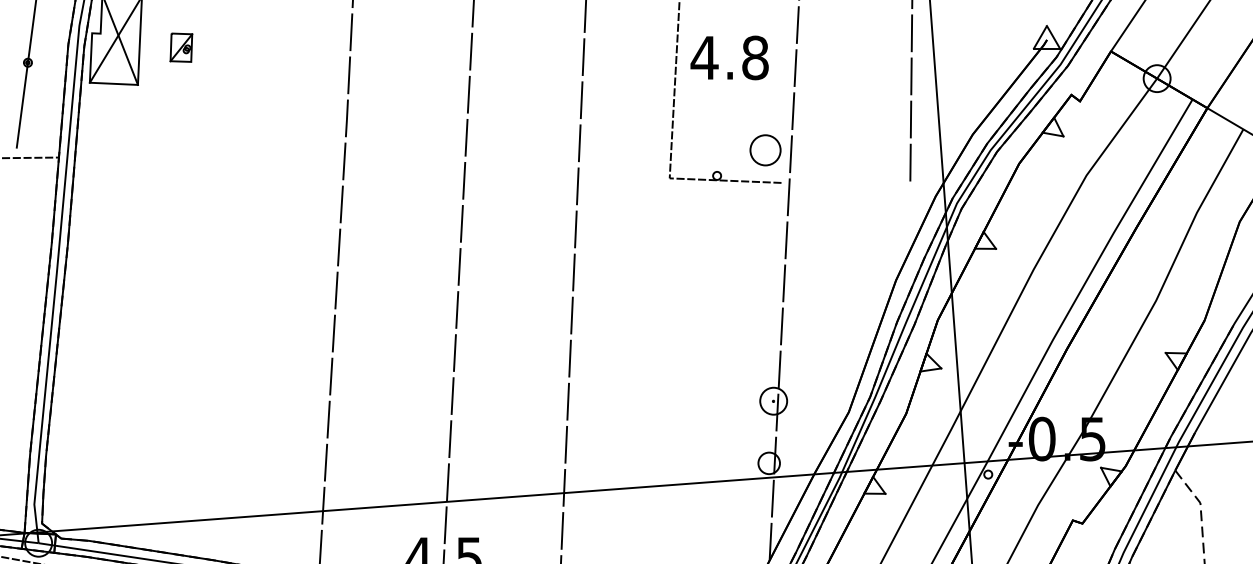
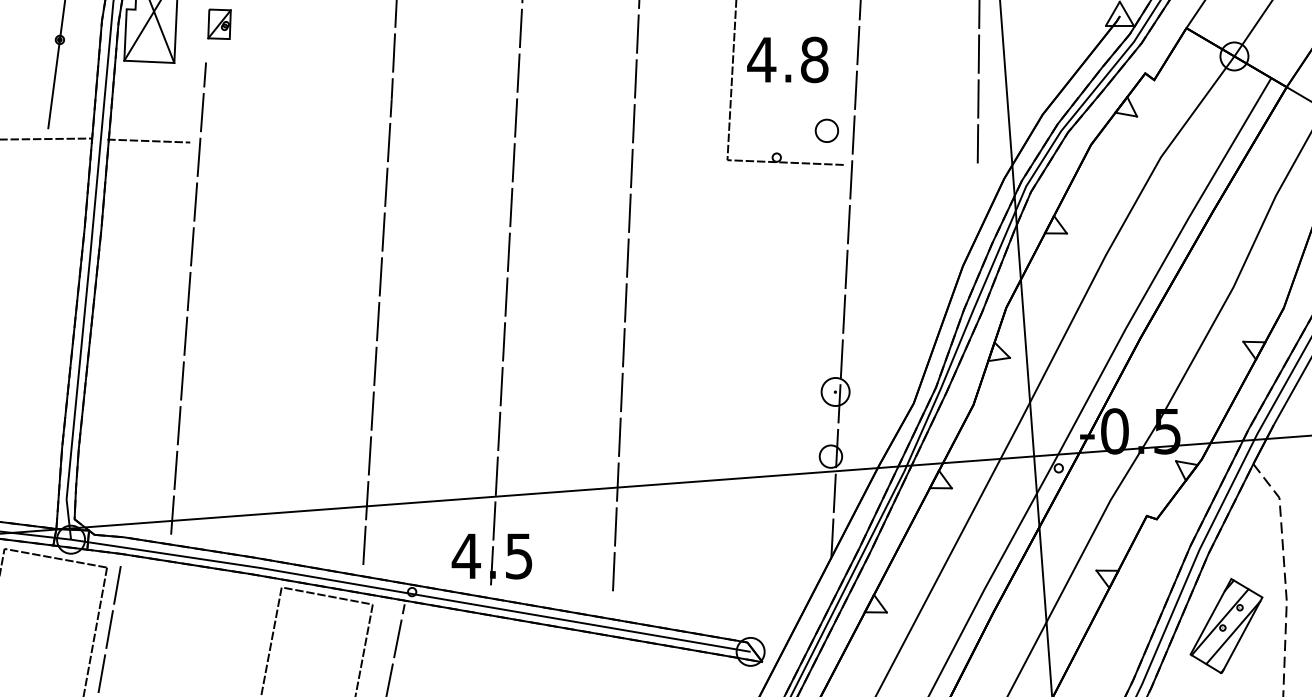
text: (729, 57) -> (787, 59), moved
part: (764, 149) -> (826, 130), size x0.71
line: (113, 159) -> (148, 140), added
line: (151, 311) -> (188, 298), added

